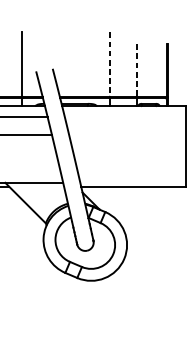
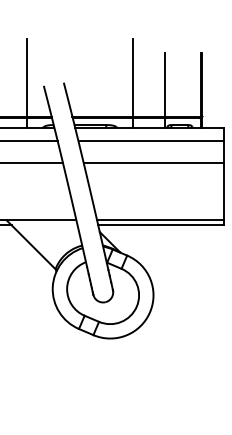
line: (109, 64) -> (132, 77), dashed -> solid
line: (137, 70) -> (165, 84), dashed -> solid
line: (125, 117) -> (151, 141), added
line: (127, 134) -> (153, 162), added
line: (132, 182) -> (160, 220), added

